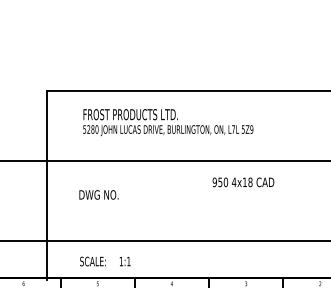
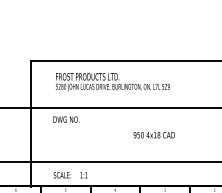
text: (242, 182) -> (153, 135), moved
text: (99, 194) -> (66, 119), moved

